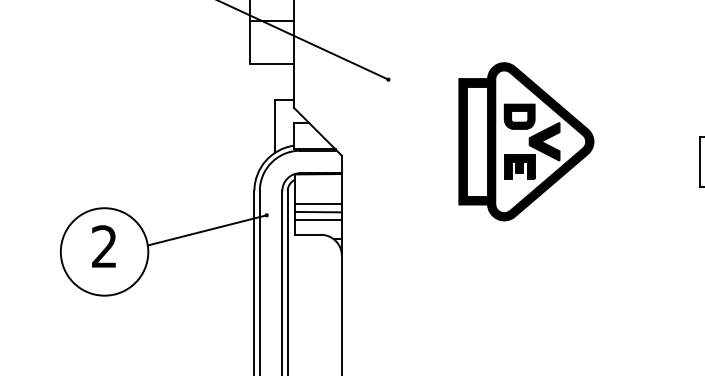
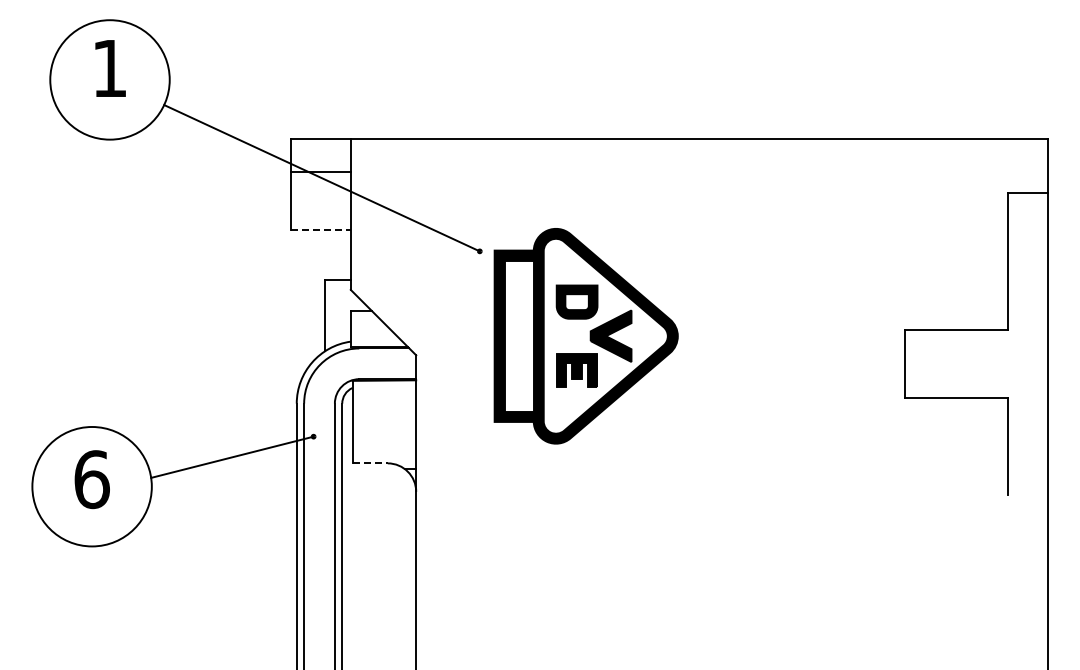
line: (271, 64) -> (320, 230), solid -> dashed
part: (525, 141) -> (585, 336), moved
line: (318, 203) -> (384, 420), removed
line: (318, 212) -> (384, 432), removed
line: (318, 220) -> (384, 443), removed
line: (308, 234) -> (370, 463), solid -> dashed
text: (104, 246) -> (91, 479), 2 -> 6

